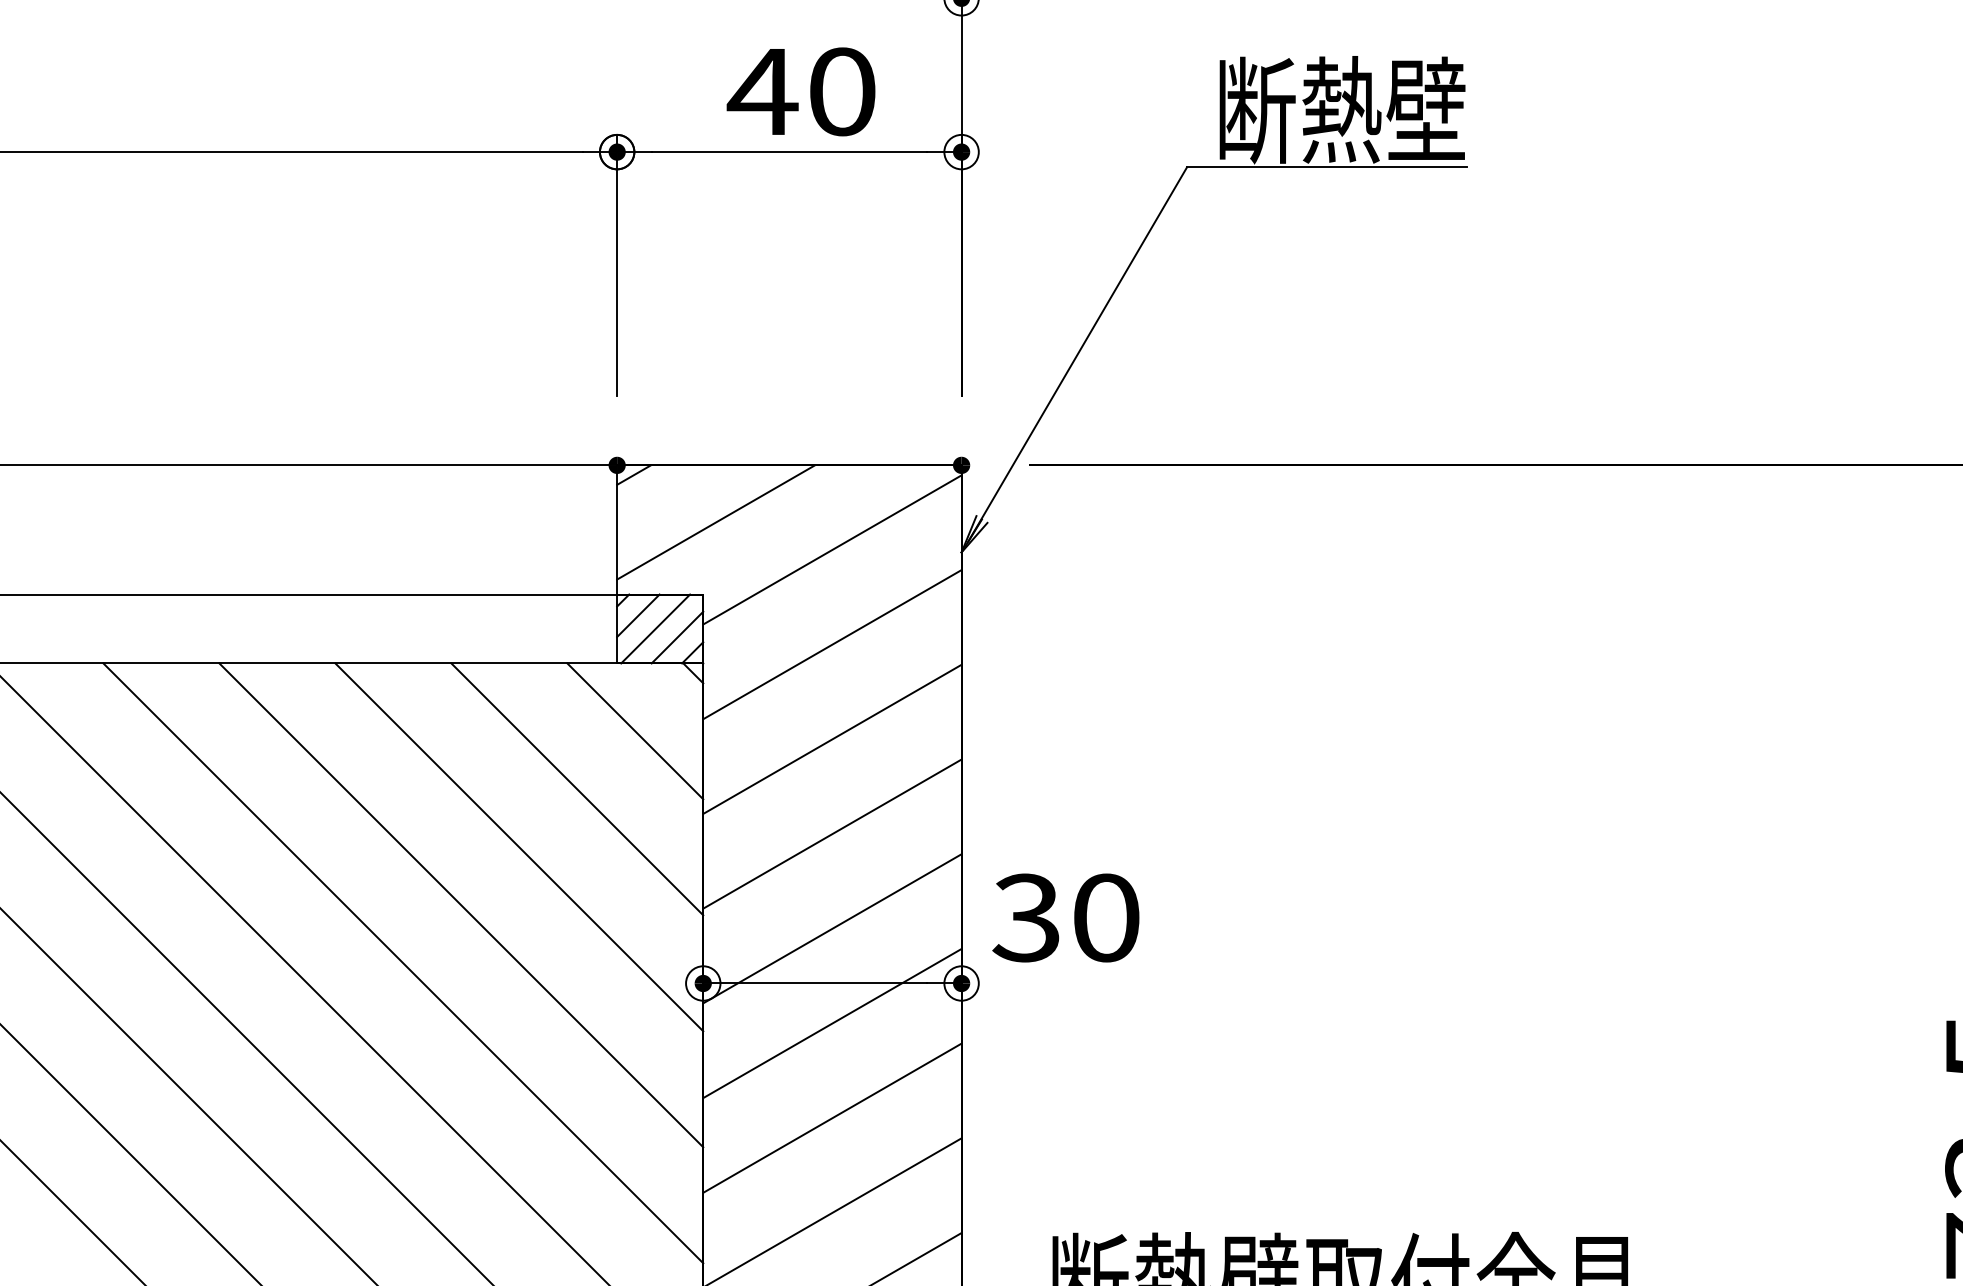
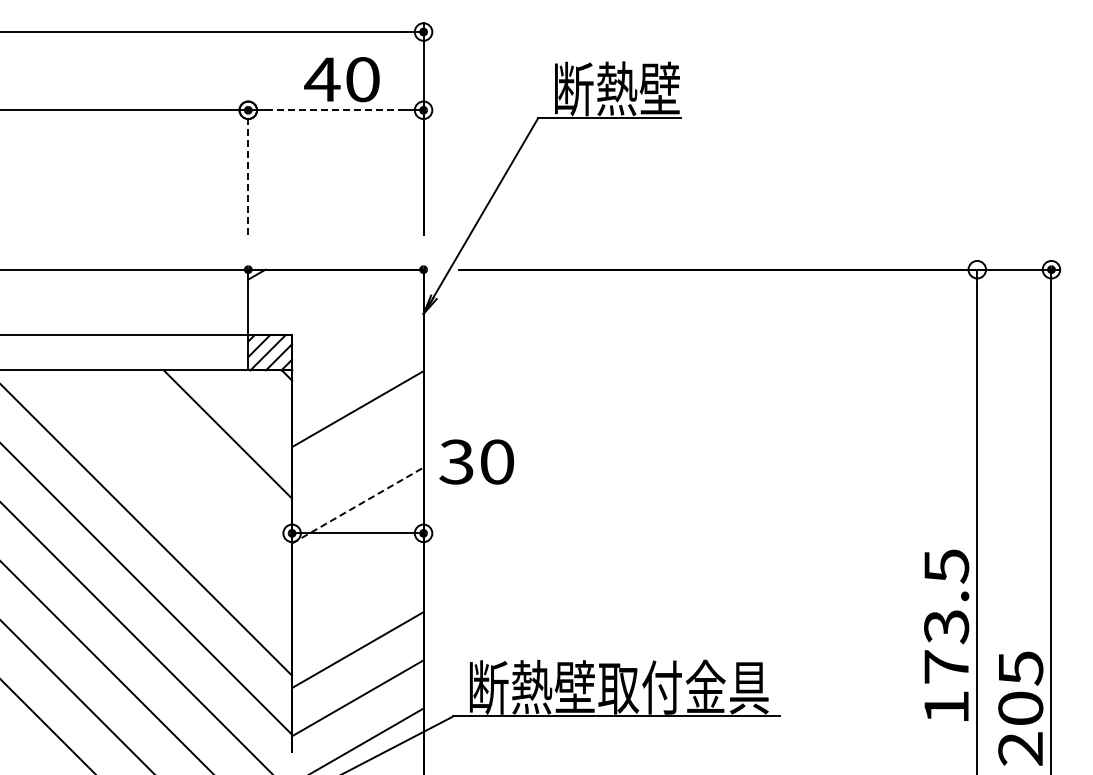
line: (790, 152) -> (336, 110), solid -> dashed
line: (617, 266) -> (248, 168), solid -> dashed
line: (715, 521) -> (298, 298), removed
line: (831, 549) -> (357, 312), removed
line: (831, 643) -> (357, 360), removed
line: (635, 730) -> (257, 404), removed
line: (831, 834) -> (357, 457), removed
line: (519, 846) -> (198, 463), removed
line: (460, 905) -> (168, 493), removed
text: (1065, 916) -> (476, 461), moved
line: (831, 928) -> (357, 505), solid -> dashed
line: (831, 1023) -> (357, 553), removed
line: (831, 1117) -> (357, 601), removed

